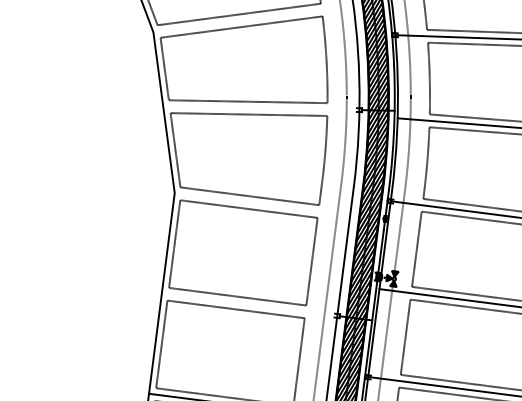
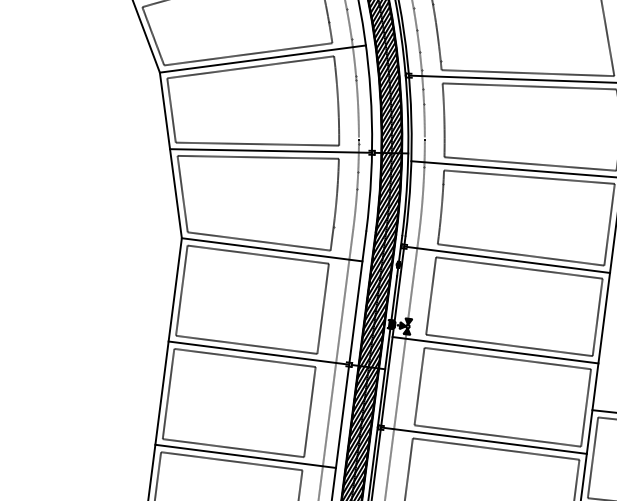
line: (253, 18) -> (262, 58), added
line: (261, 107) -> (271, 150), added
line: (261, 204) -> (271, 249), added
line: (249, 304) -> (258, 352), added

